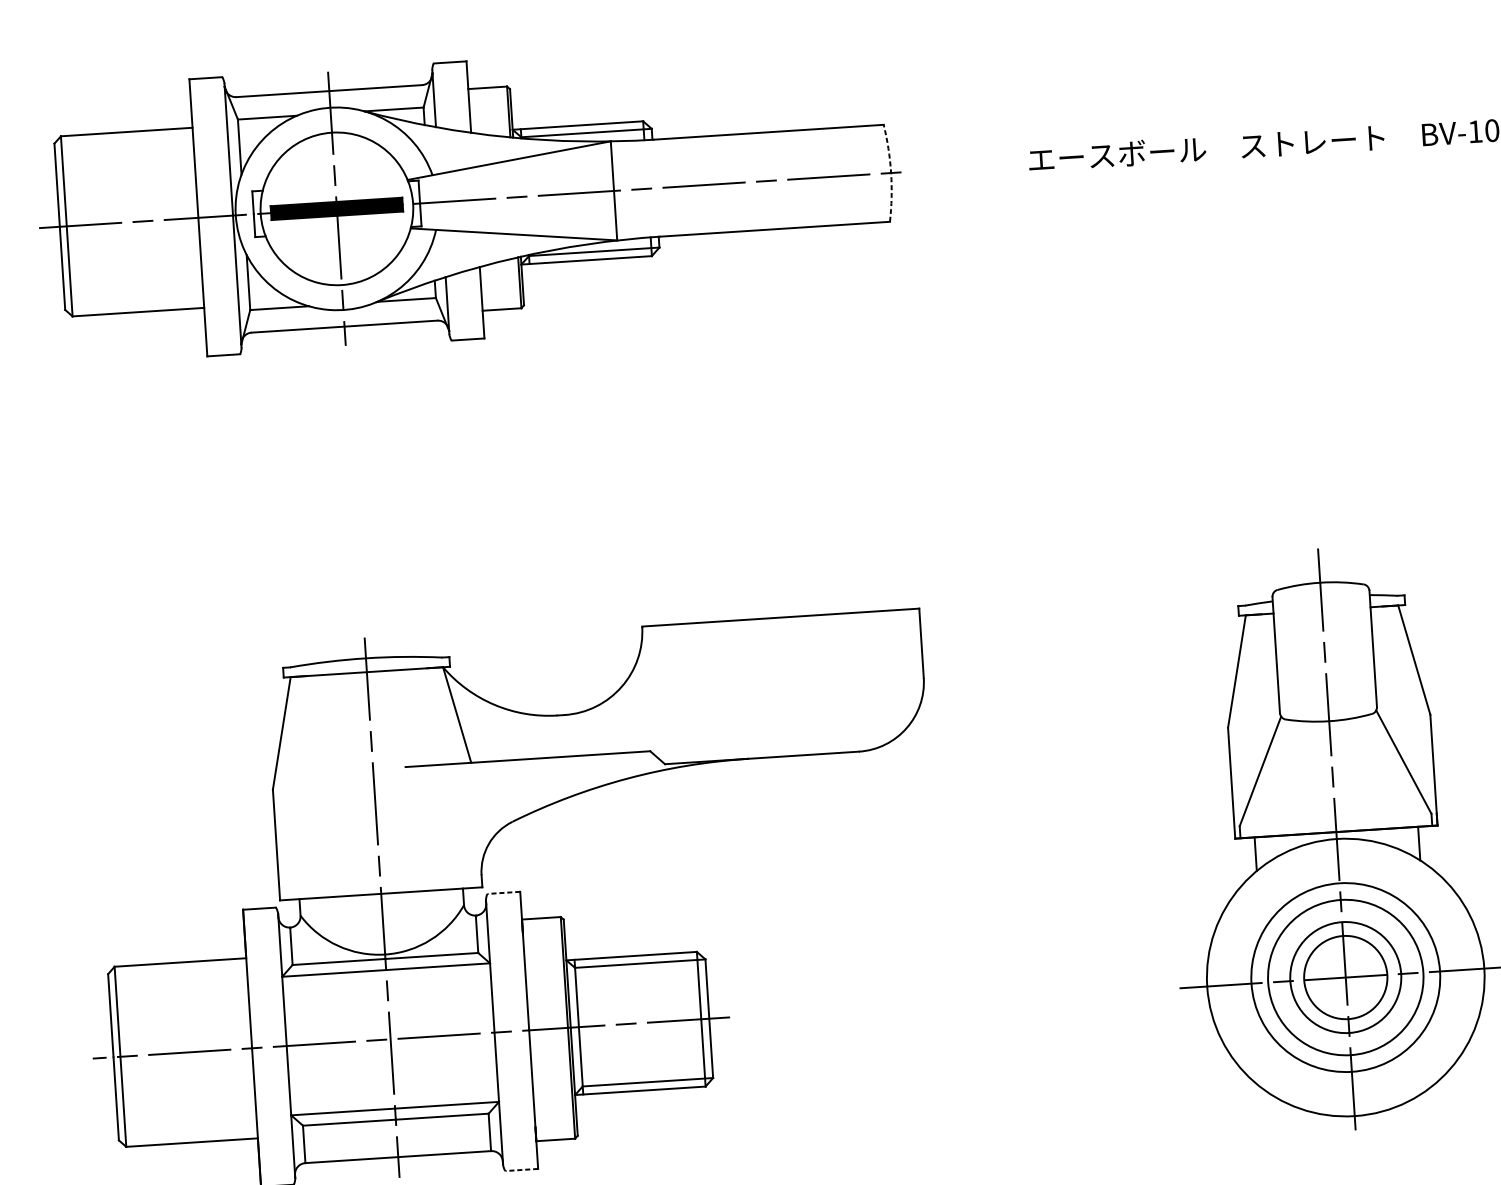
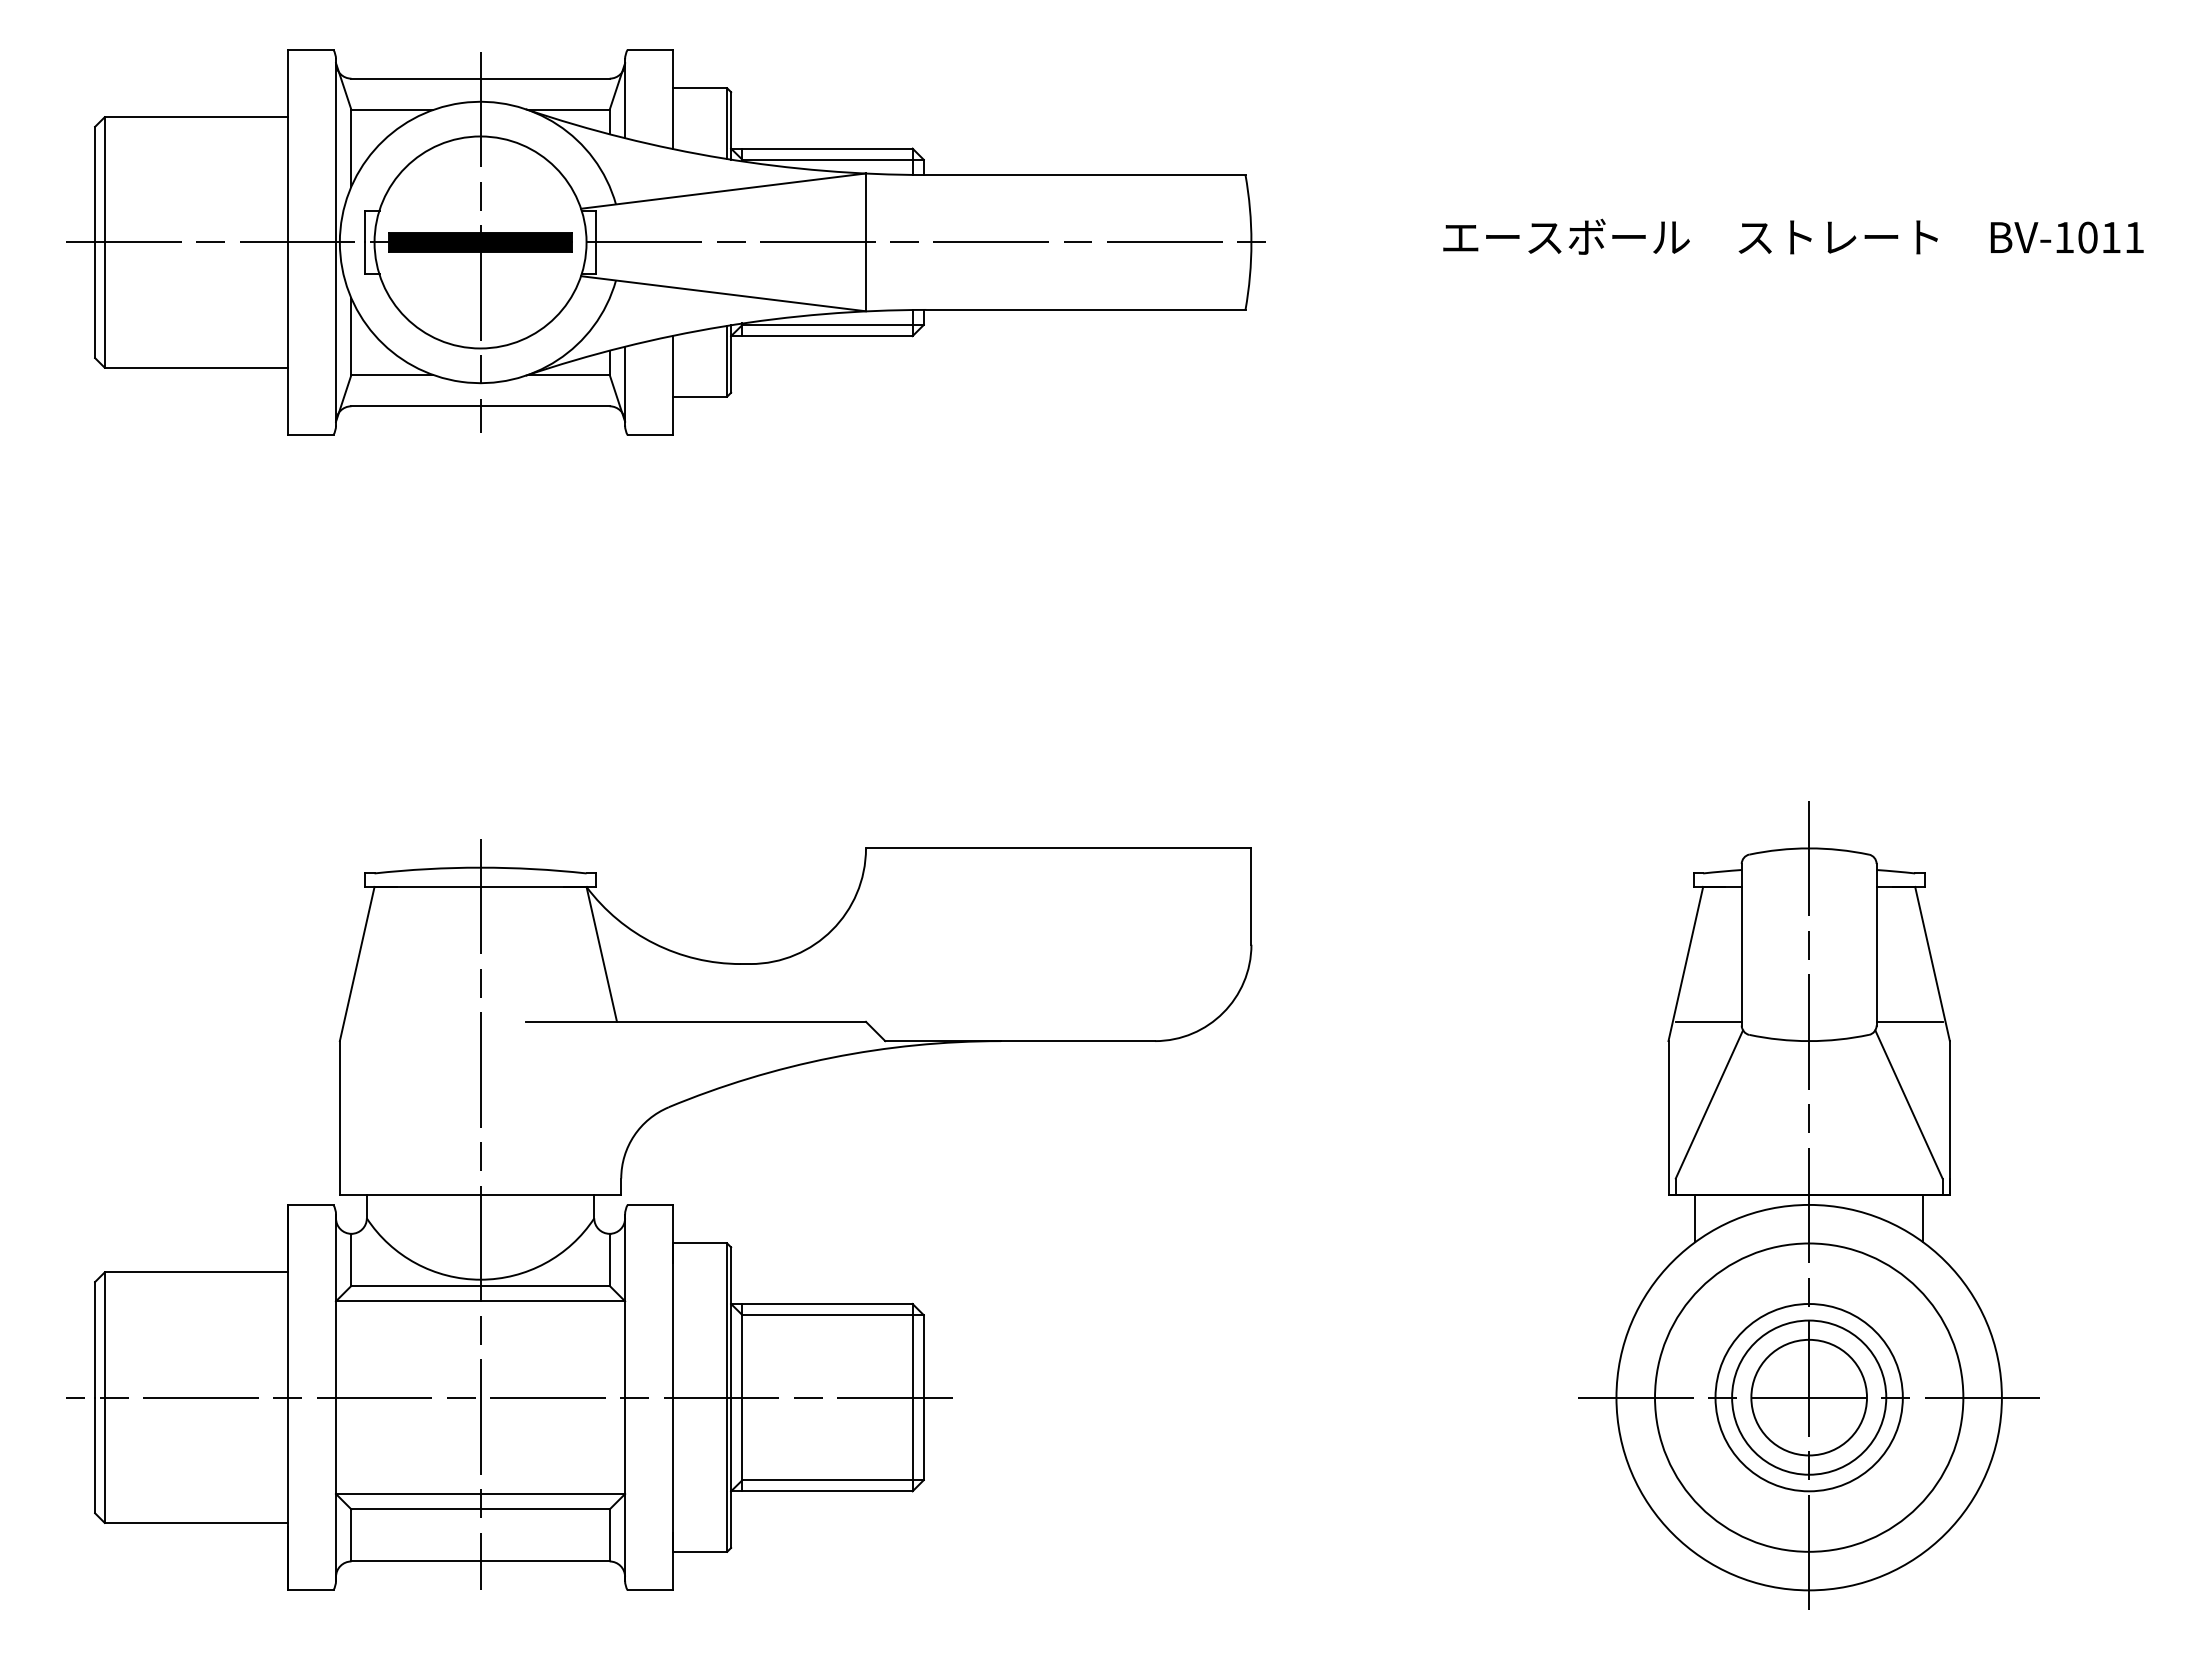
arc: (891, 173) -> (1251, 242), dashed -> solid
line: (1400, 702) -> (1909, 1021), added
line: (1255, 711) -> (1708, 1021), added
line: (503, 892) -> (650, 1204), dashed -> solid
circle: (1345, 977) -> (1808, 1397), size x0.71
circle: (1346, 977) -> (1809, 1397), size x1.43
line: (521, 1170) -> (650, 1590), dashed -> solid

